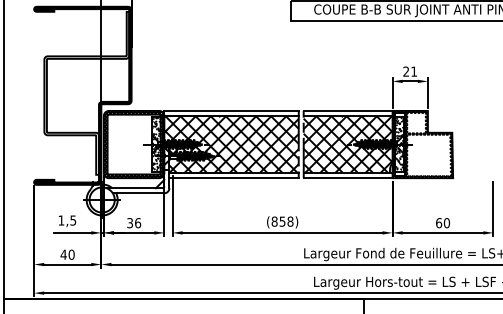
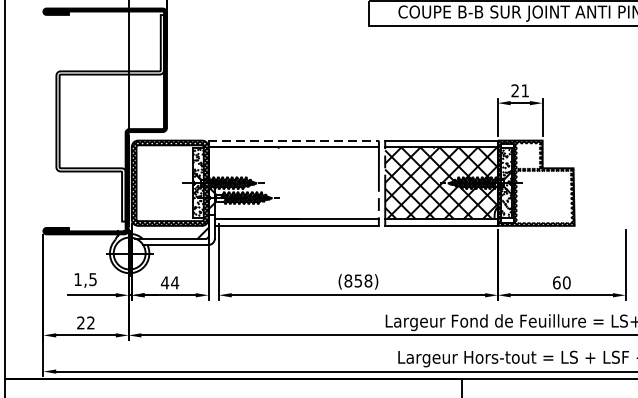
line: (232, 110) -> (294, 140), solid -> dashed
hatch: (231, 144) -> (293, 183), removed
text: (133, 223) -> (169, 283), 36 -> 44
text: (67, 254) -> (85, 322), 40 -> 22

